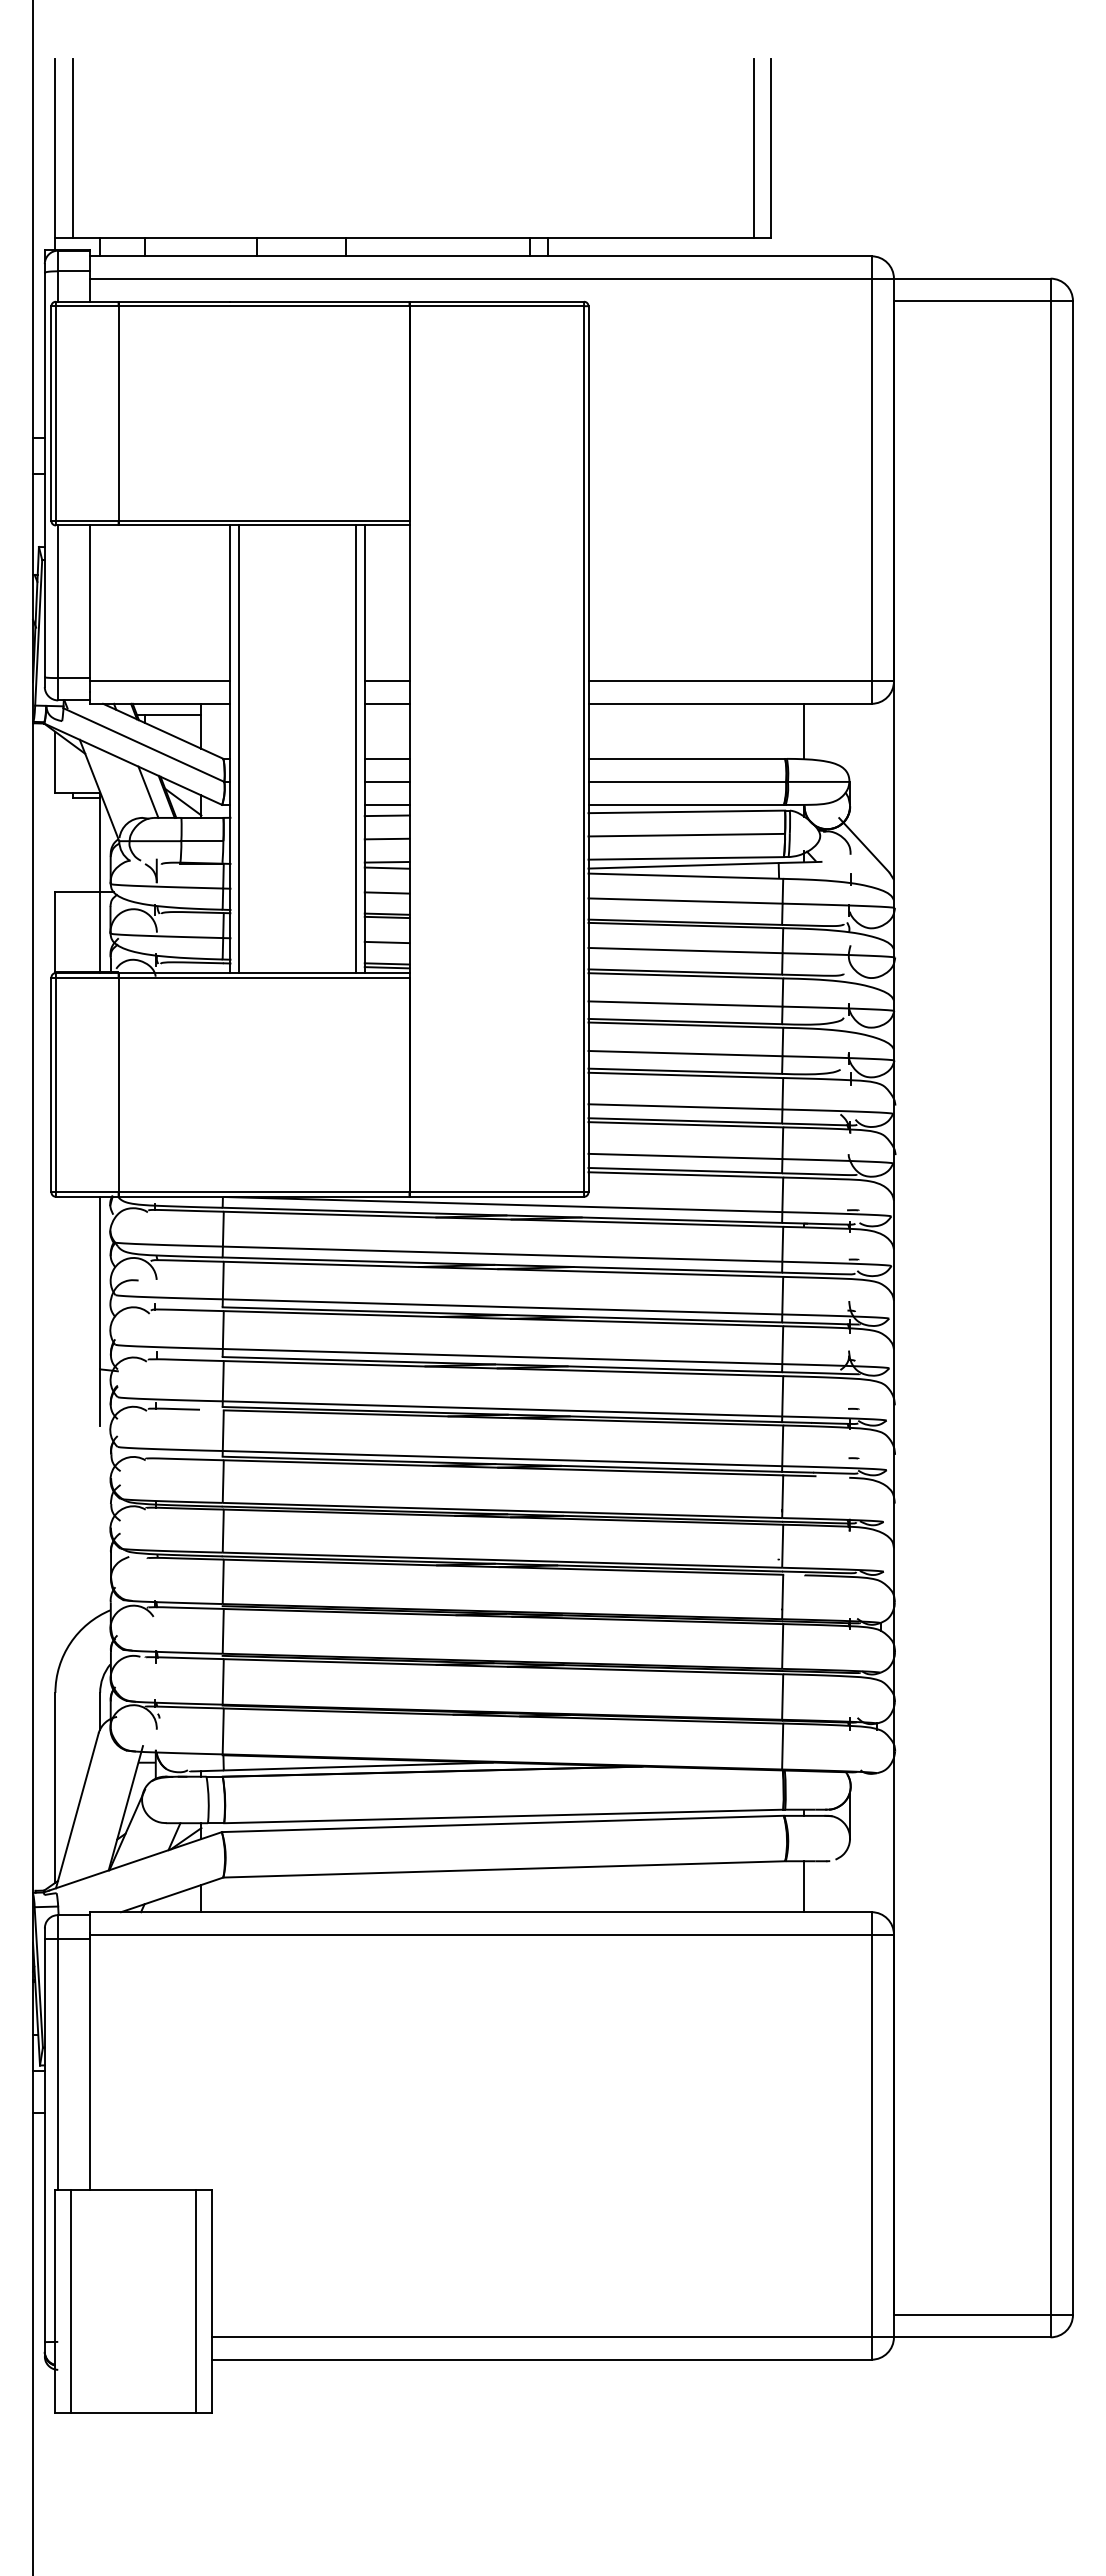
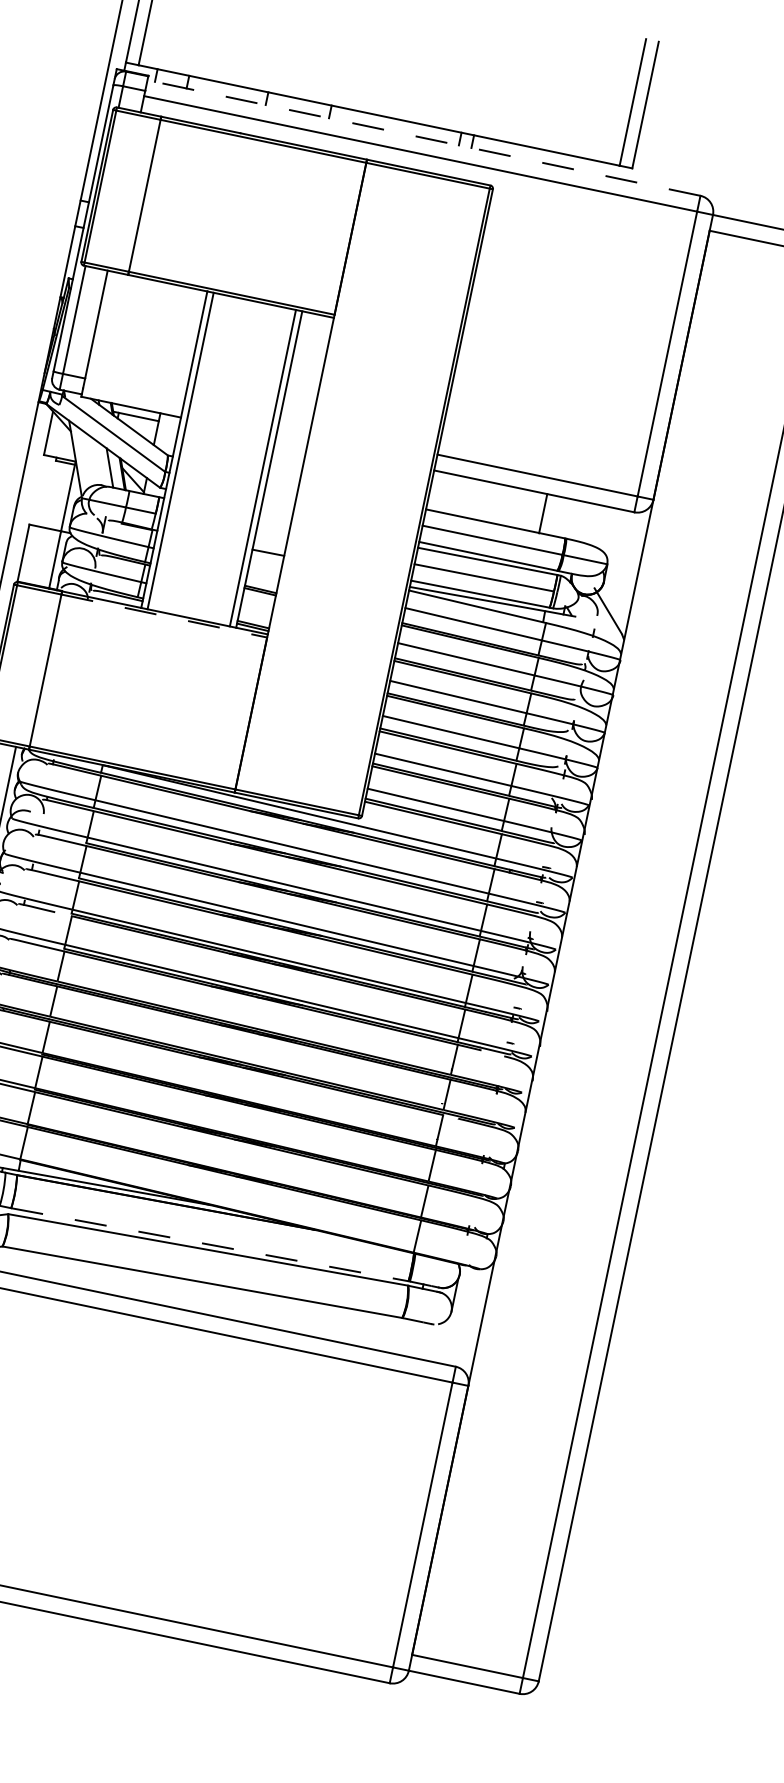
line: (480, 256) -> (423, 138), solid -> dashed
line: (159, 681) -> (134, 391), removed
line: (386, 681) -> (294, 424), removed
line: (386, 703) -> (291, 440), removed
line: (804, 731) -> (543, 513), moved
line: (386, 758) -> (283, 479), removed
line: (386, 781) -> (279, 495), removed
line: (386, 804) -> (276, 511), removed
line: (386, 815) -> (274, 519), removed
line: (386, 838) -> (271, 535), removed
line: (386, 867) -> (267, 556), removed
line: (386, 892) -> (263, 574), removed
line: (386, 942) -> (256, 609), removed
line: (264, 977) -> (164, 616), solid -> dashed
line: (503, 1816) -> (209, 1244), solid -> dashed
line: (804, 1886) -> (412, 1338), removed

